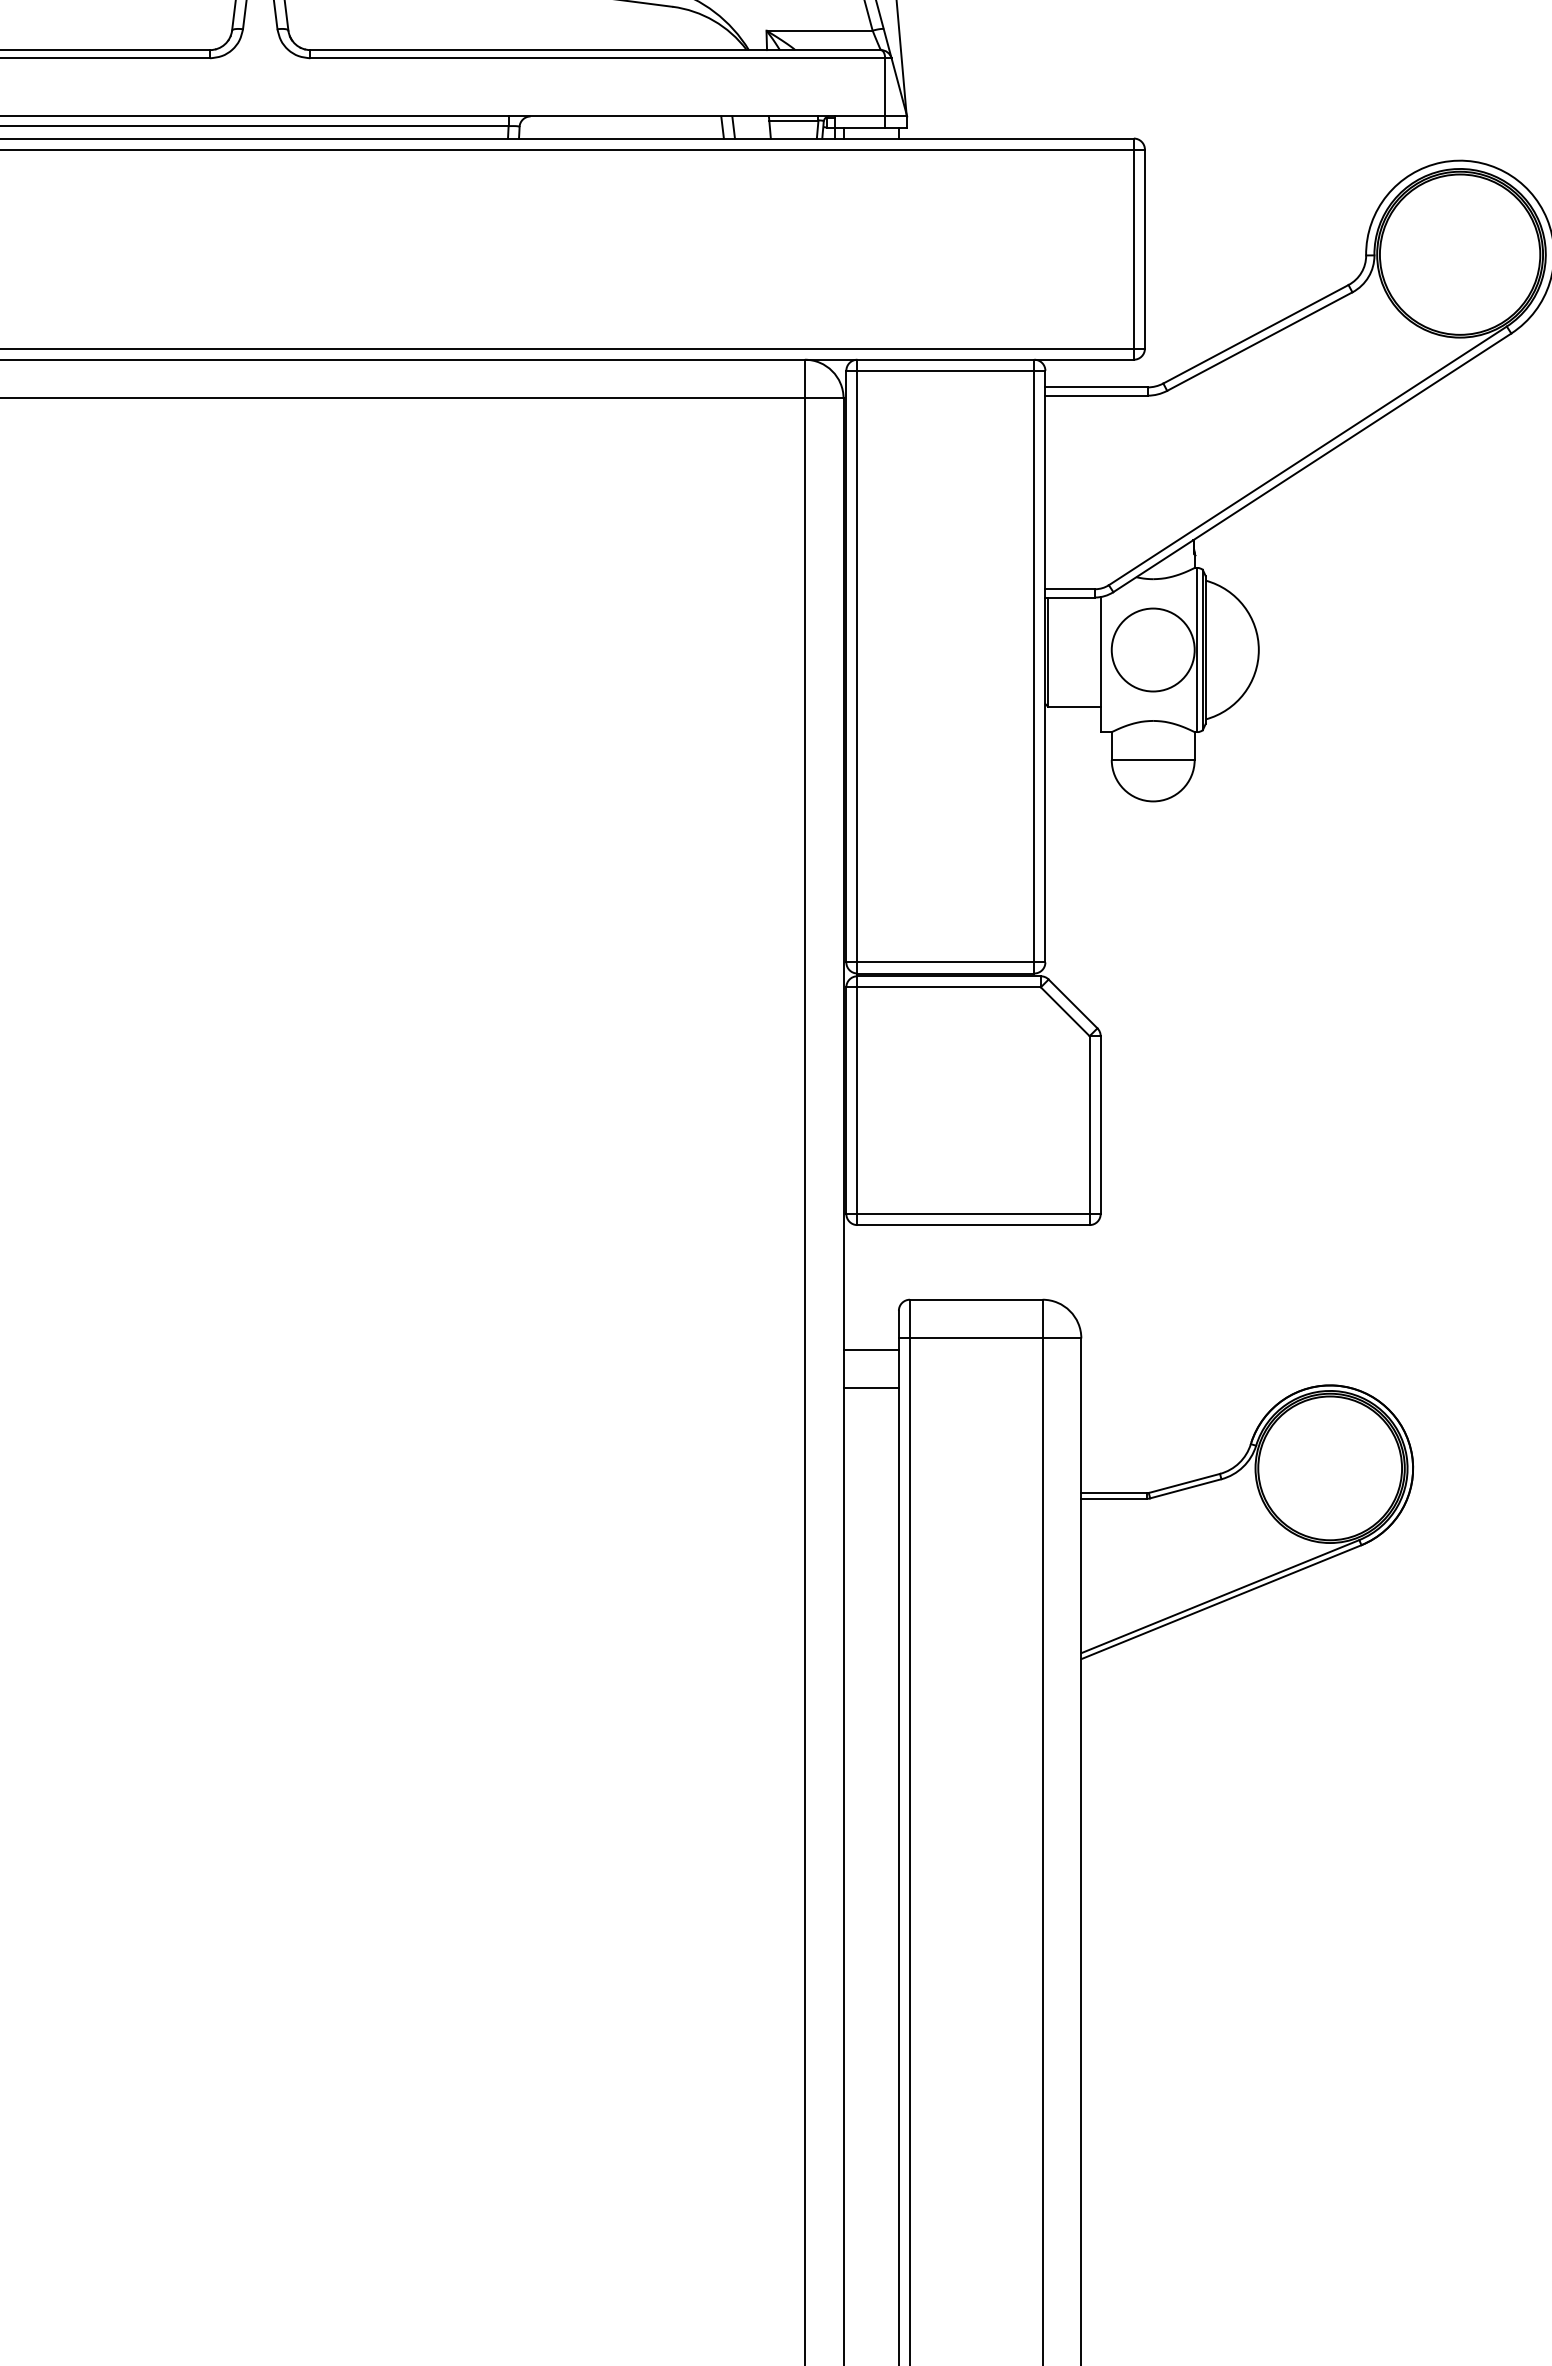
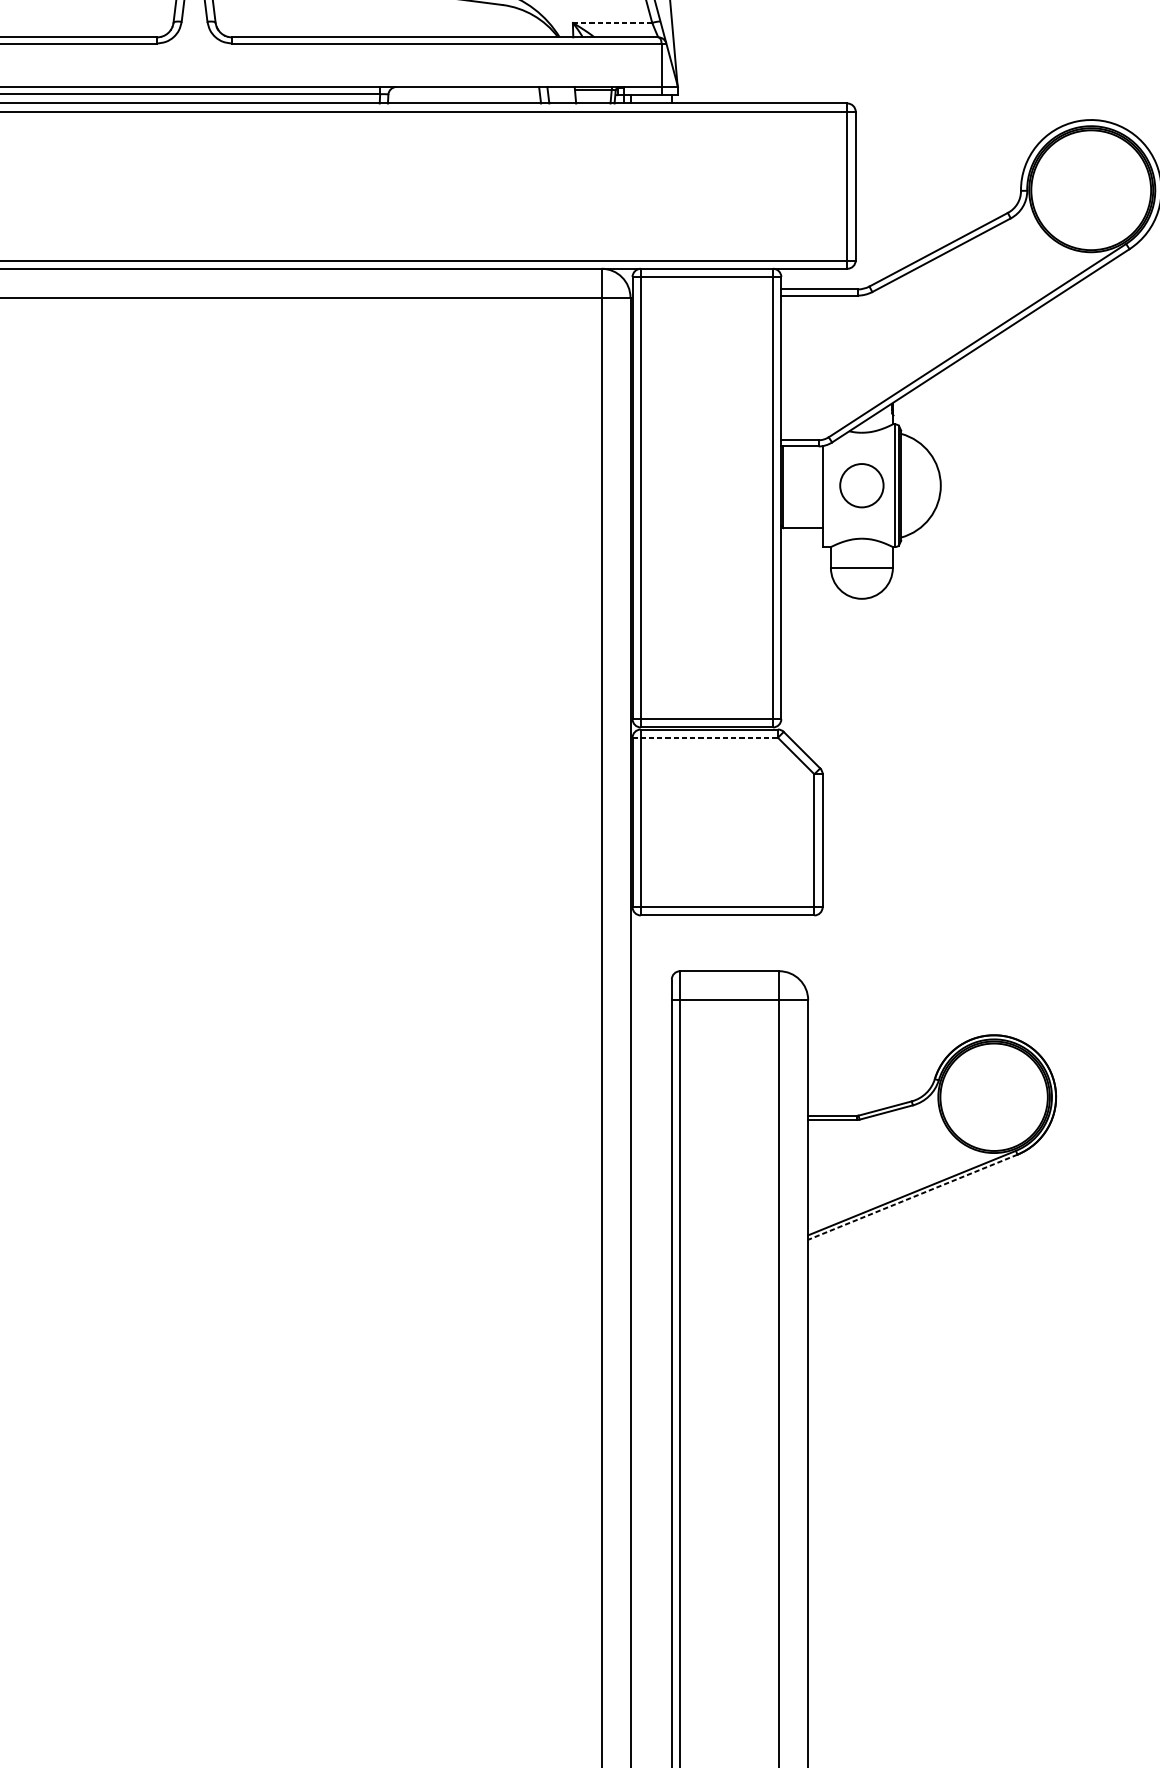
line: (820, 30) -> (613, 22), solid -> dashed
circle: (1152, 649) -> (861, 485), size x0.7
line: (944, 987) -> (705, 737), solid -> dashed
line: (870, 1349) -> (650, 1008), removed
line: (870, 1388) -> (650, 1037), removed
line: (1220, 1602) -> (912, 1197), solid -> dashed

